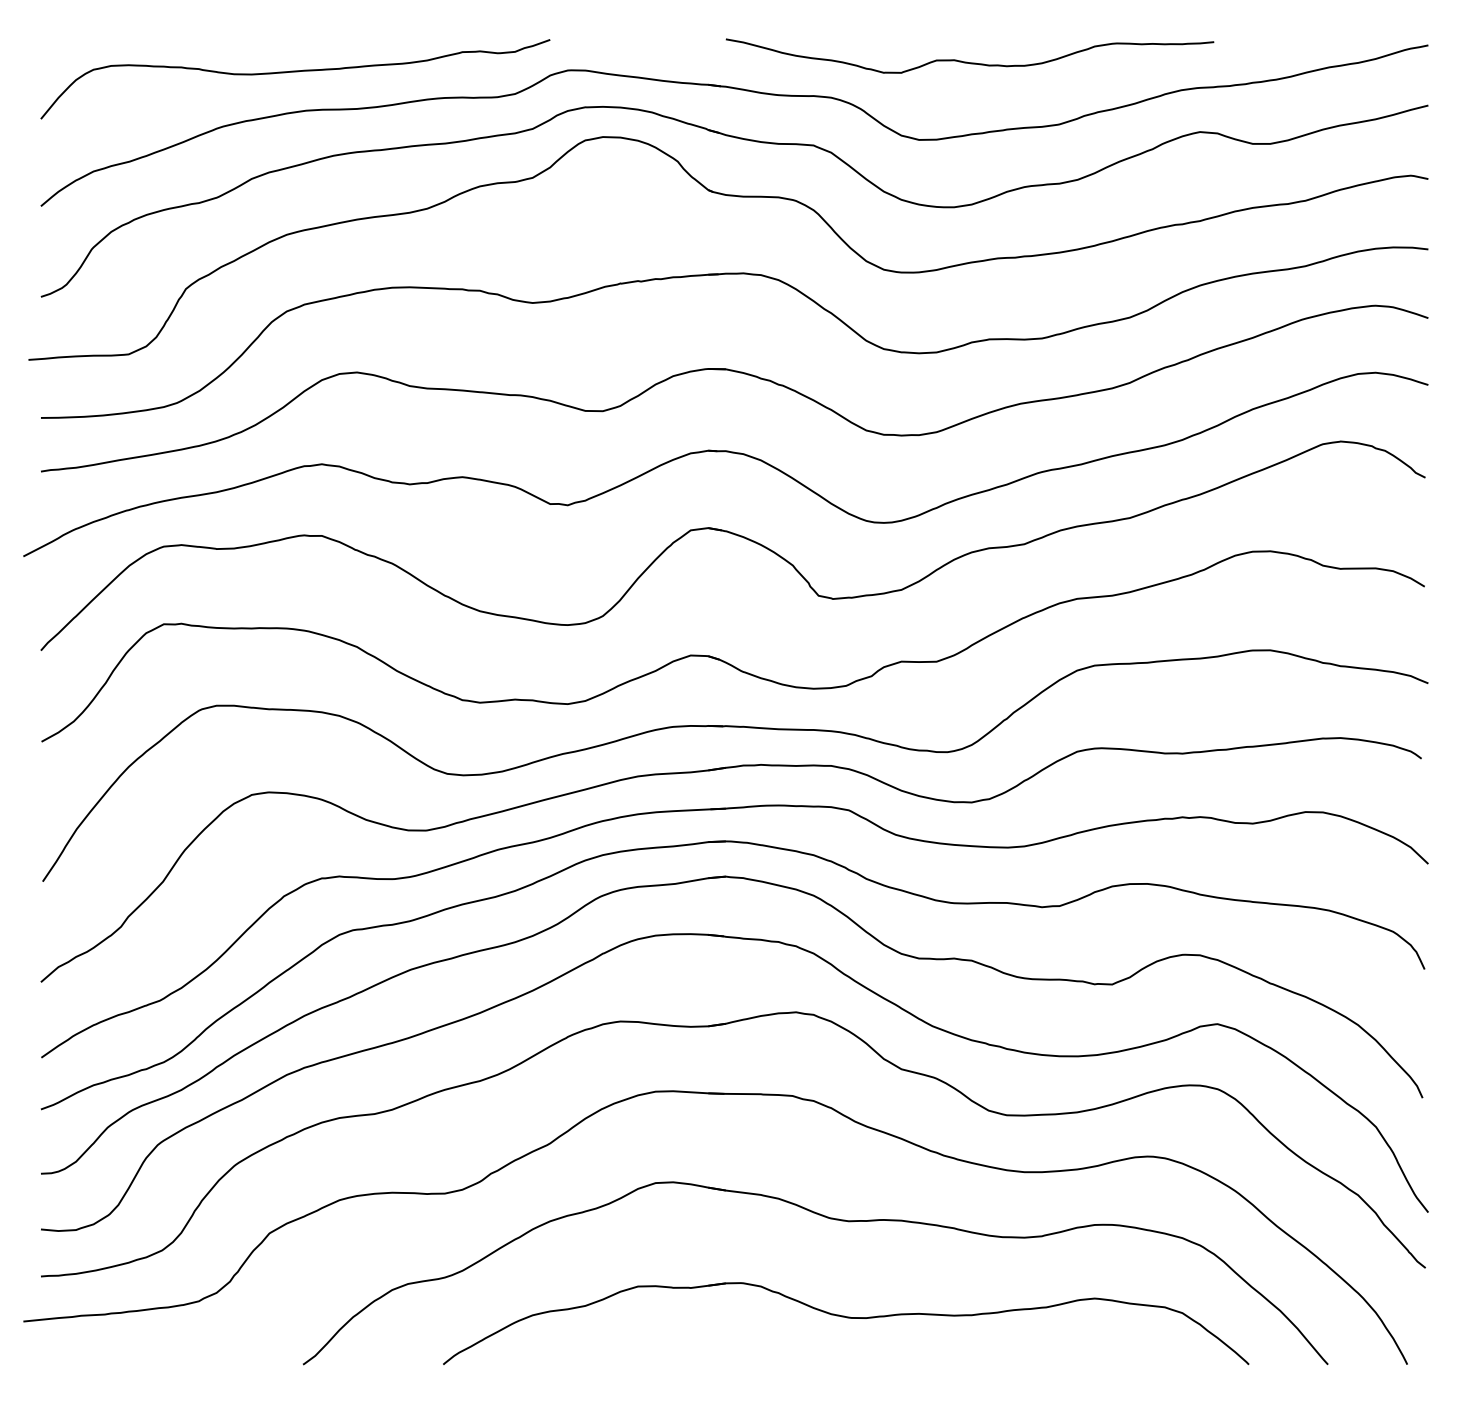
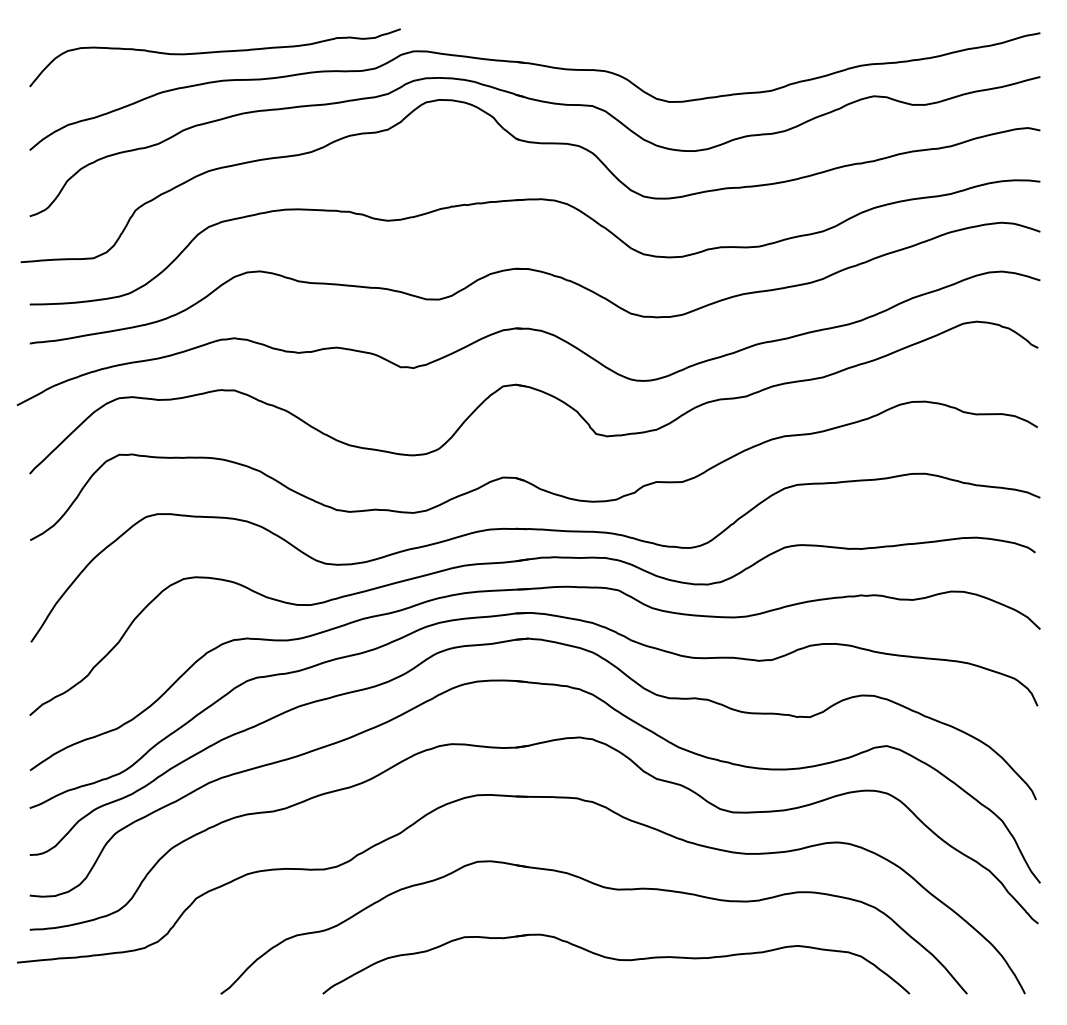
curve: (967, 60) -> (704, 44), removed

